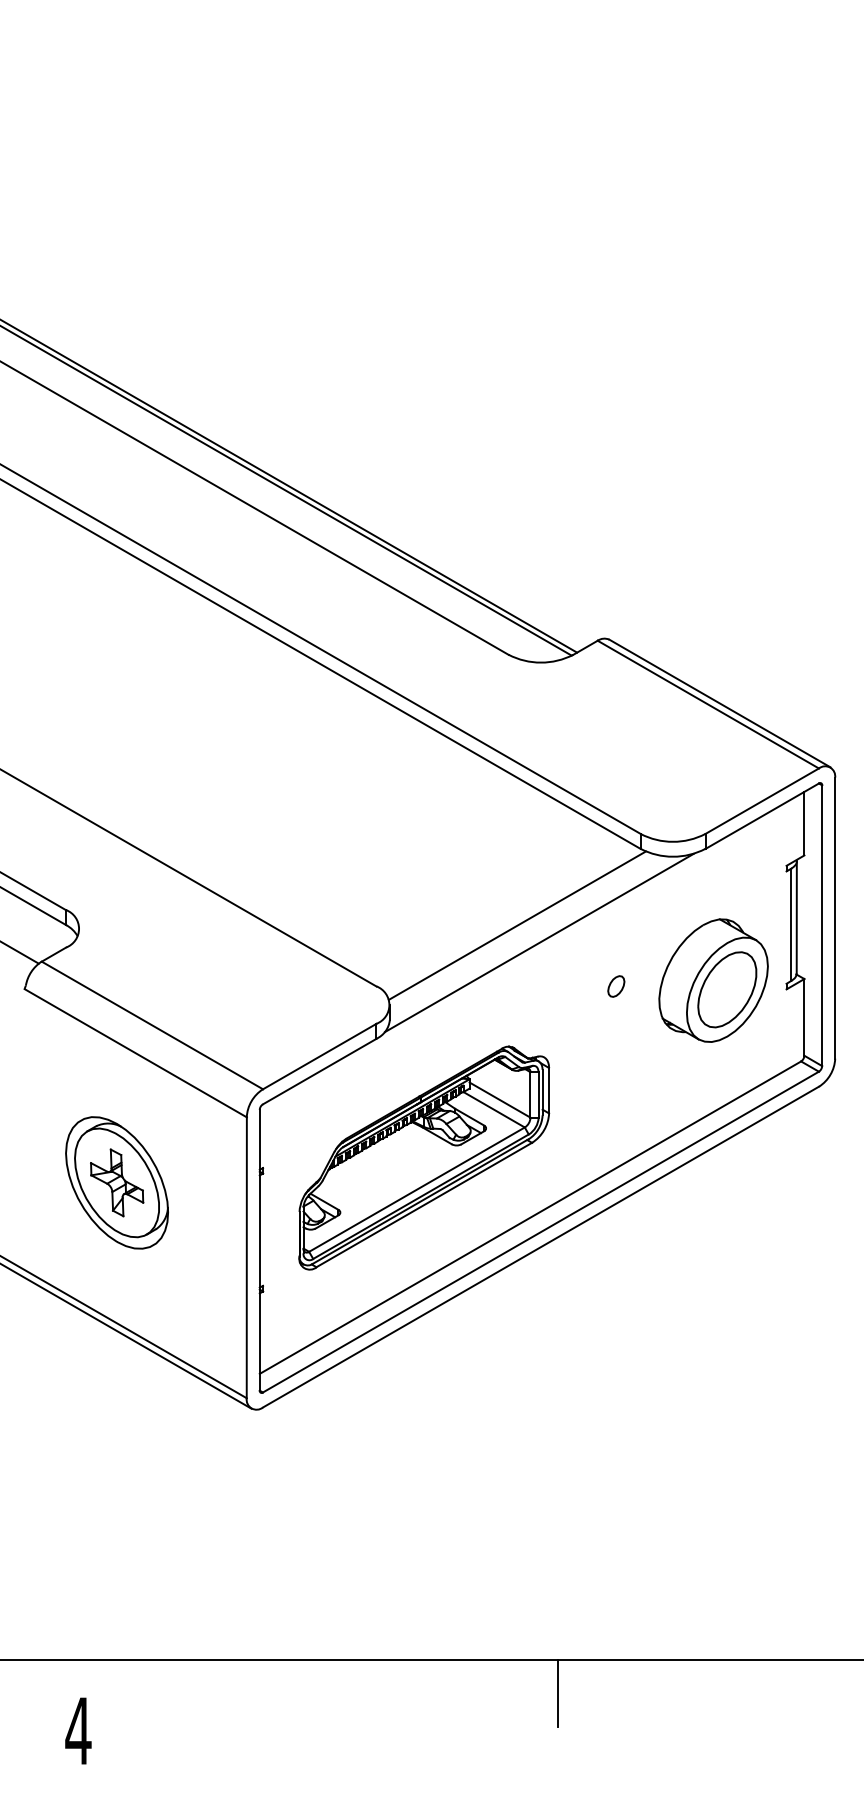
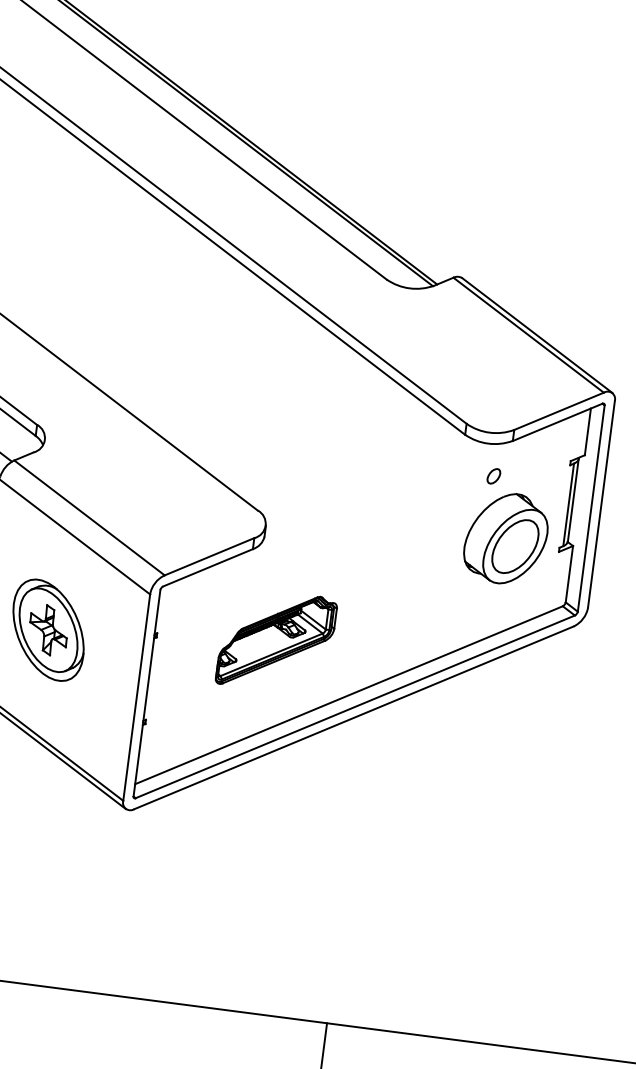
line: (516, 925) -> (366, 479), removed
line: (538, 942) -> (381, 493), removed
part: (616, 986) -> (494, 476), moved
part: (424, 1157) -> (276, 640), size x0.6

